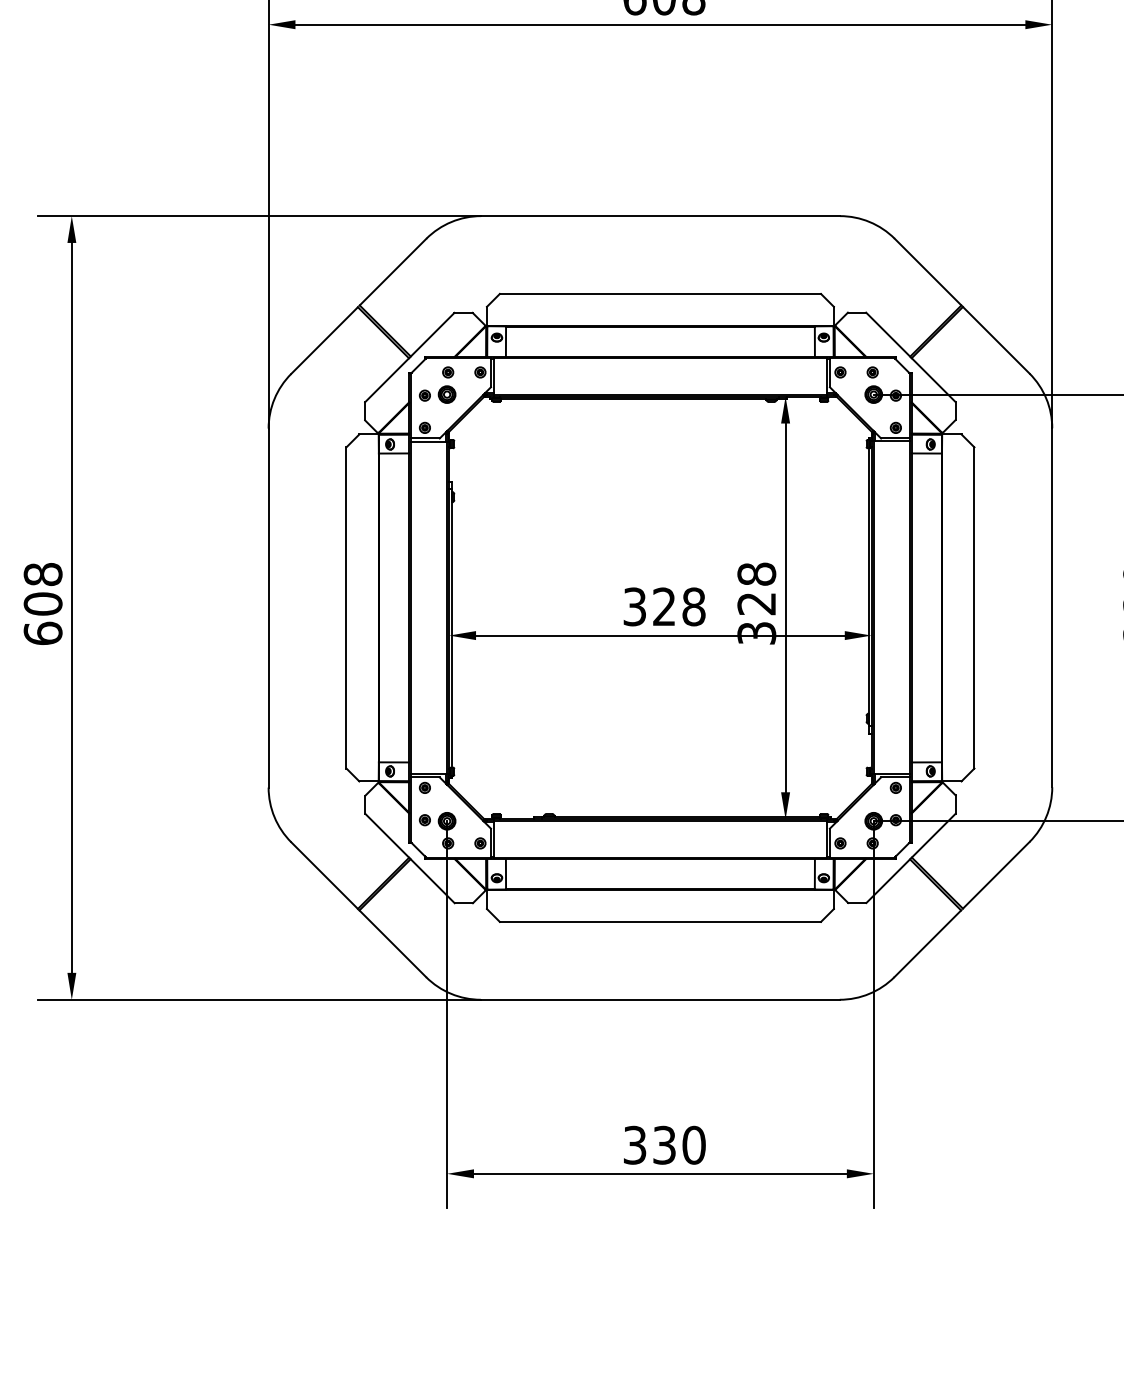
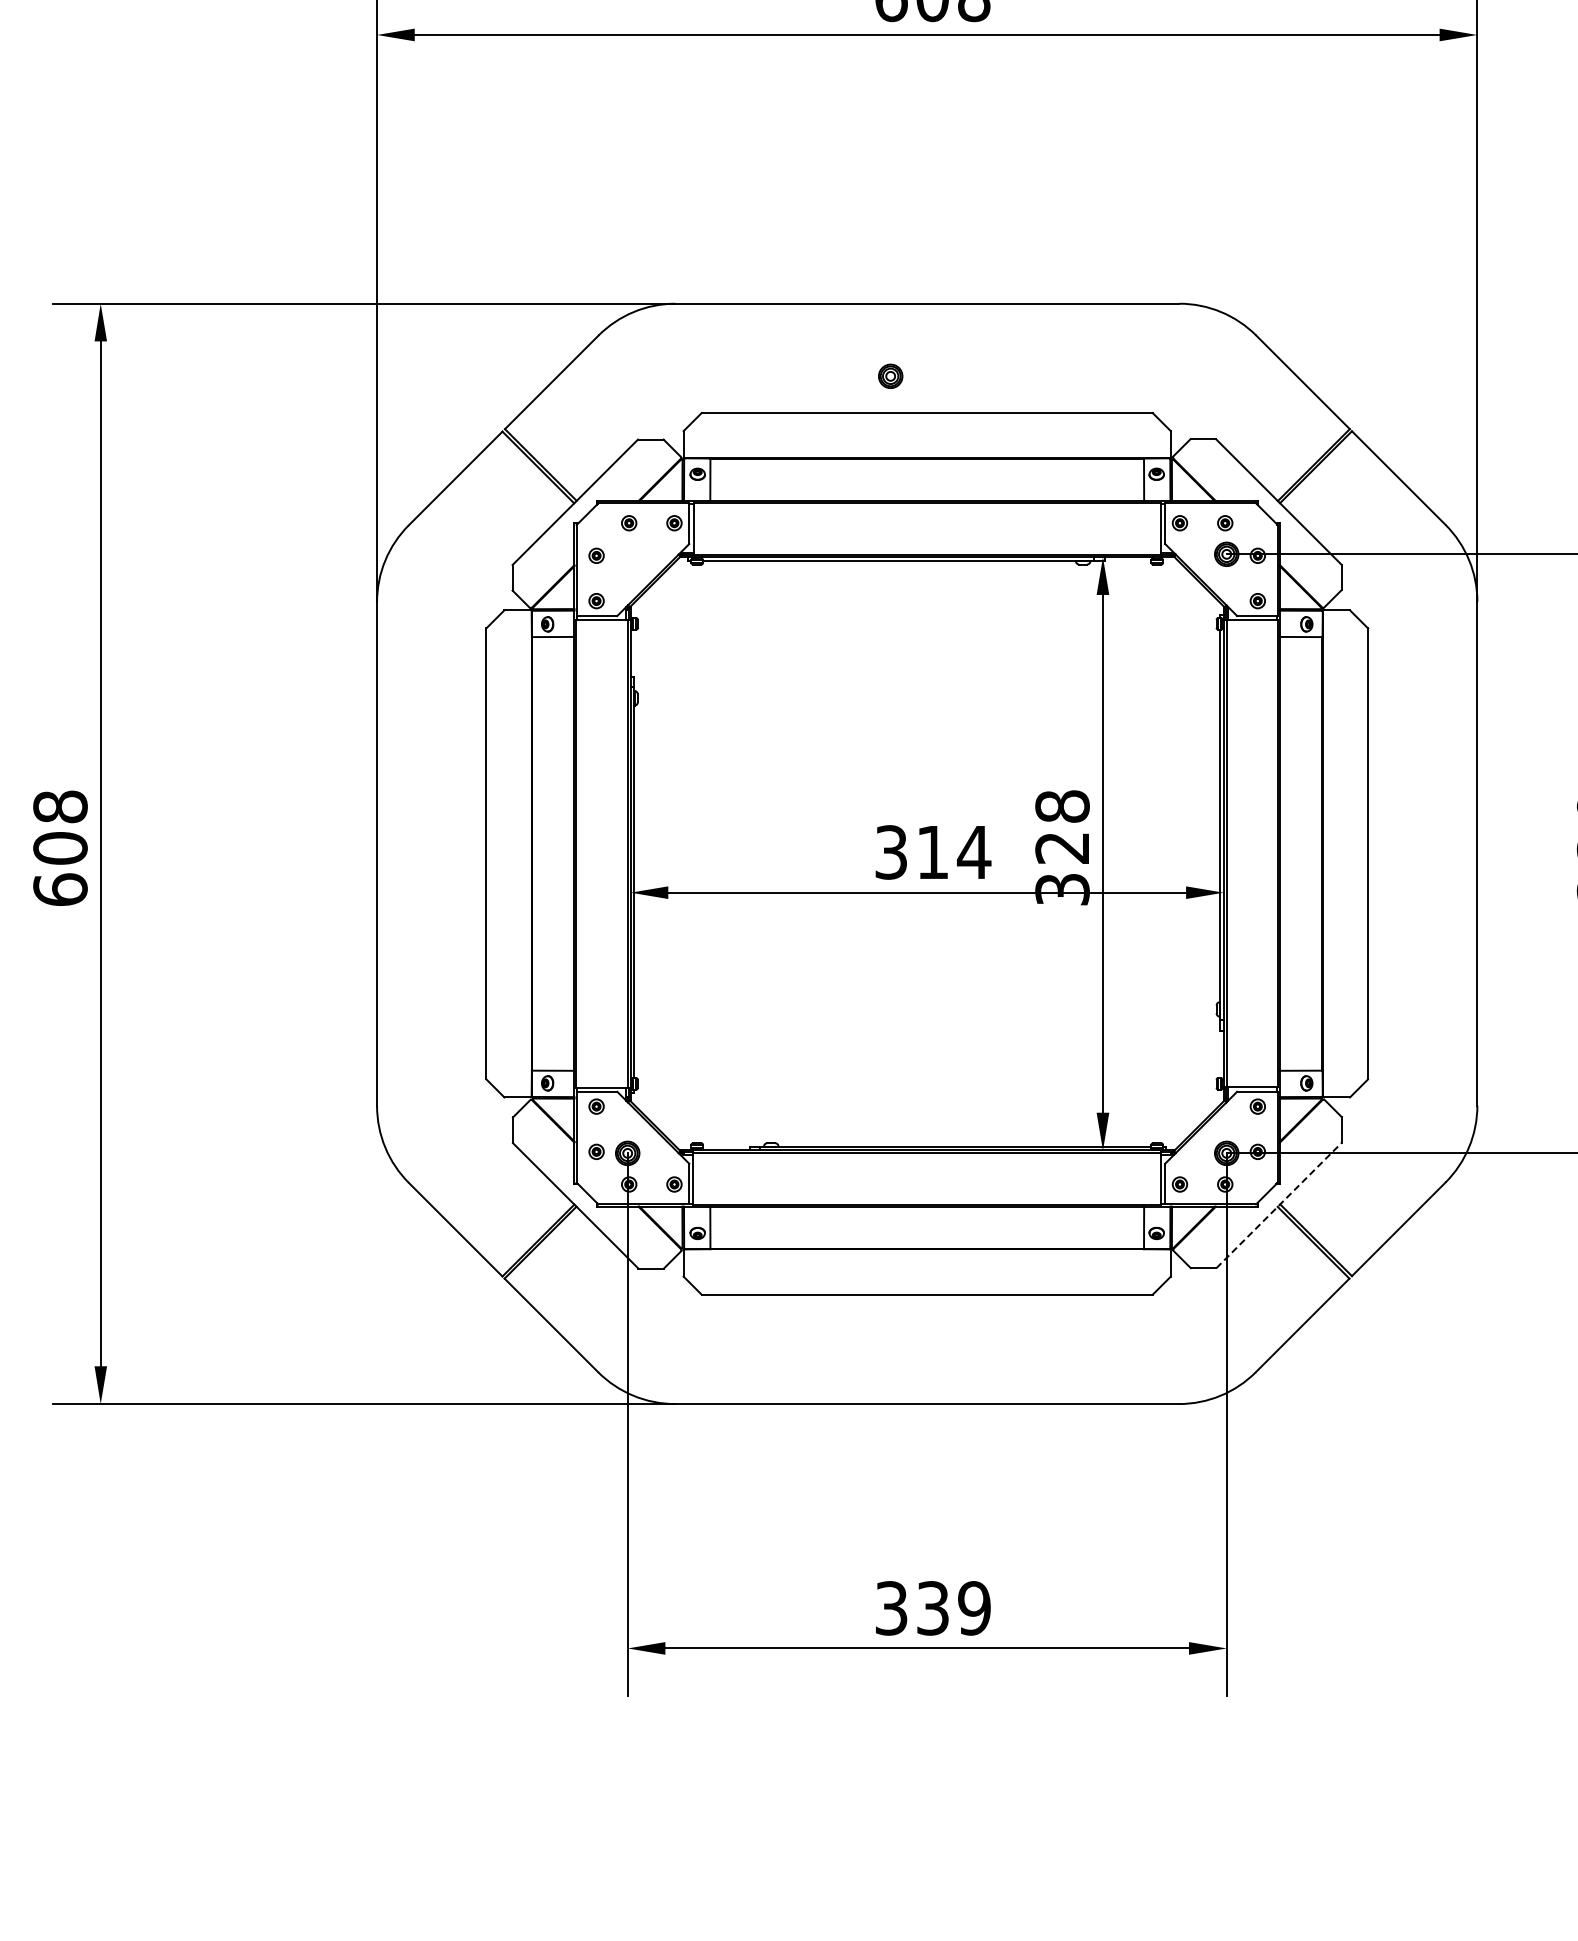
part: (446, 394) -> (890, 375), moved
text: (679, 606) -> (954, 852), 328 -> 314
line: (911, 858) -> (1279, 1205), solid -> dashed
text: (694, 1145) -> (974, 1608), 330 -> 339

